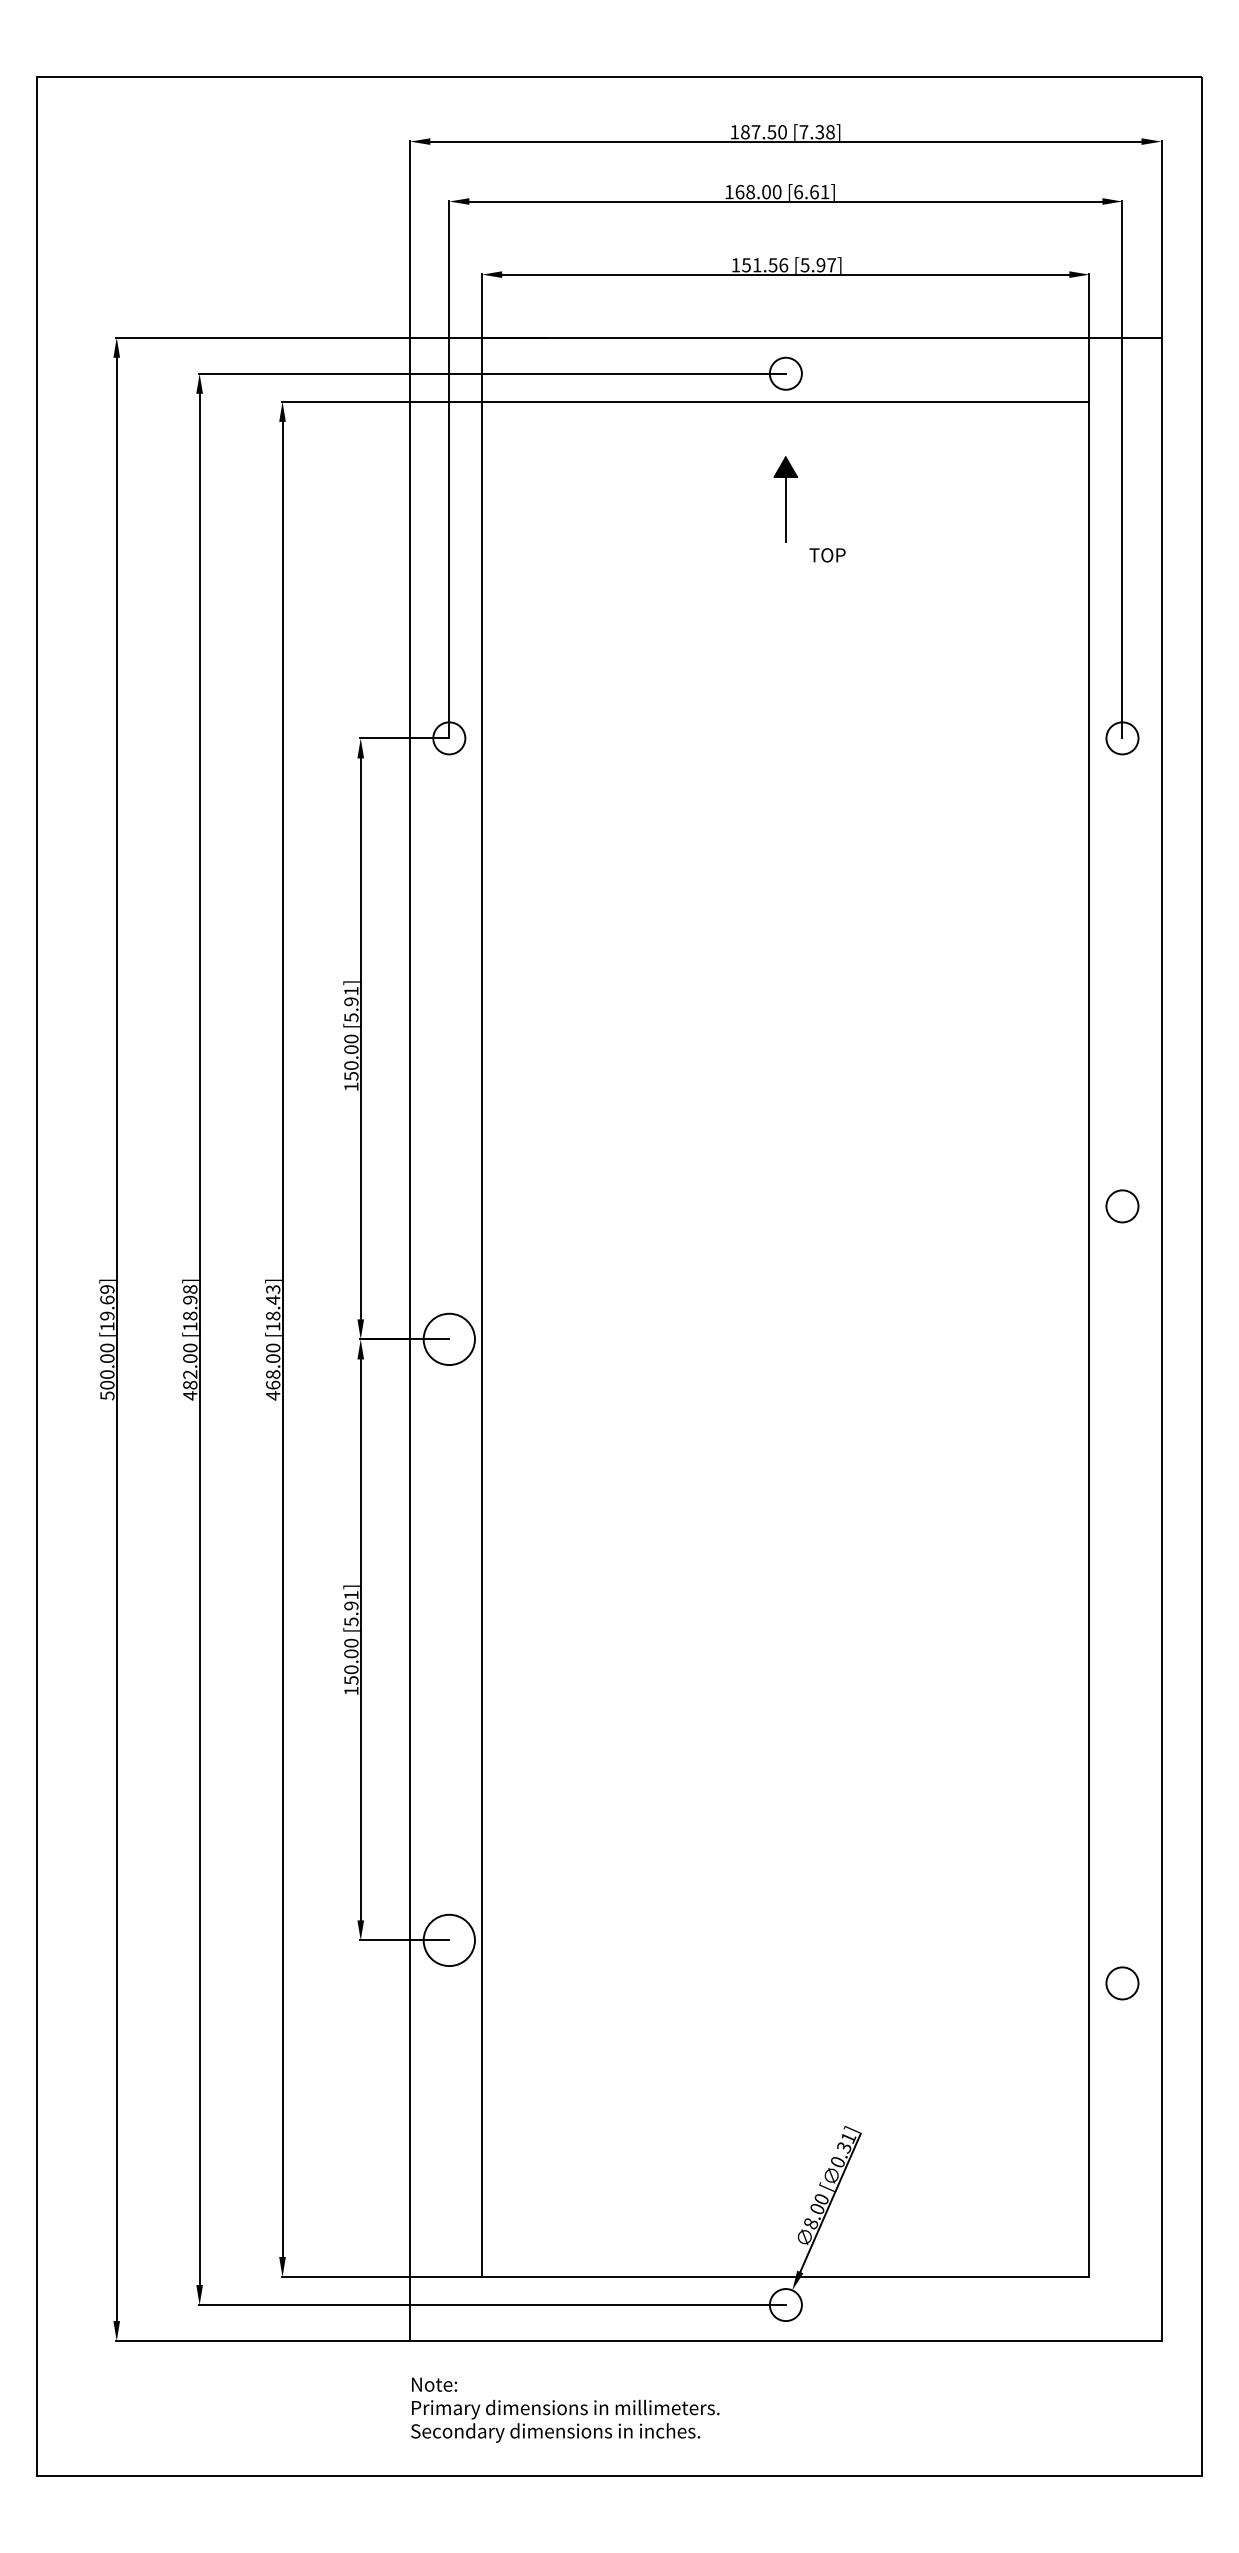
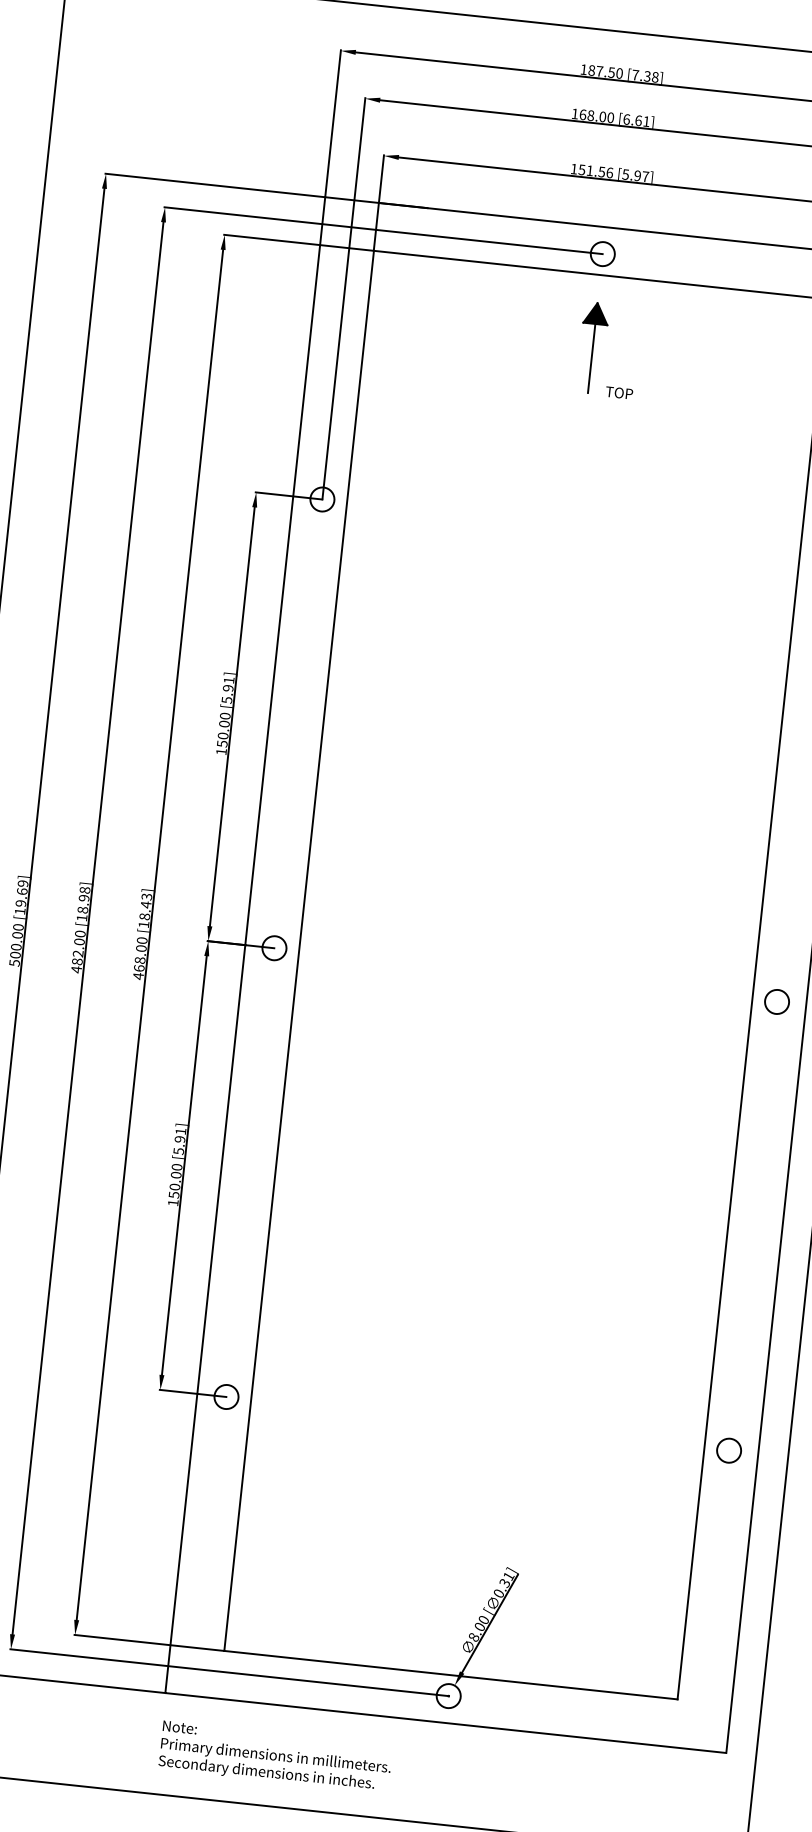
part: (785, 499) -> (592, 347), size x1.43
circle: (1122, 1206) -> (777, 1002), moved
circle: (449, 1339) -> (274, 948), size x0.62
circle: (449, 1940) -> (226, 1397), size x0.62
circle: (1122, 1983) -> (729, 1450), moved

